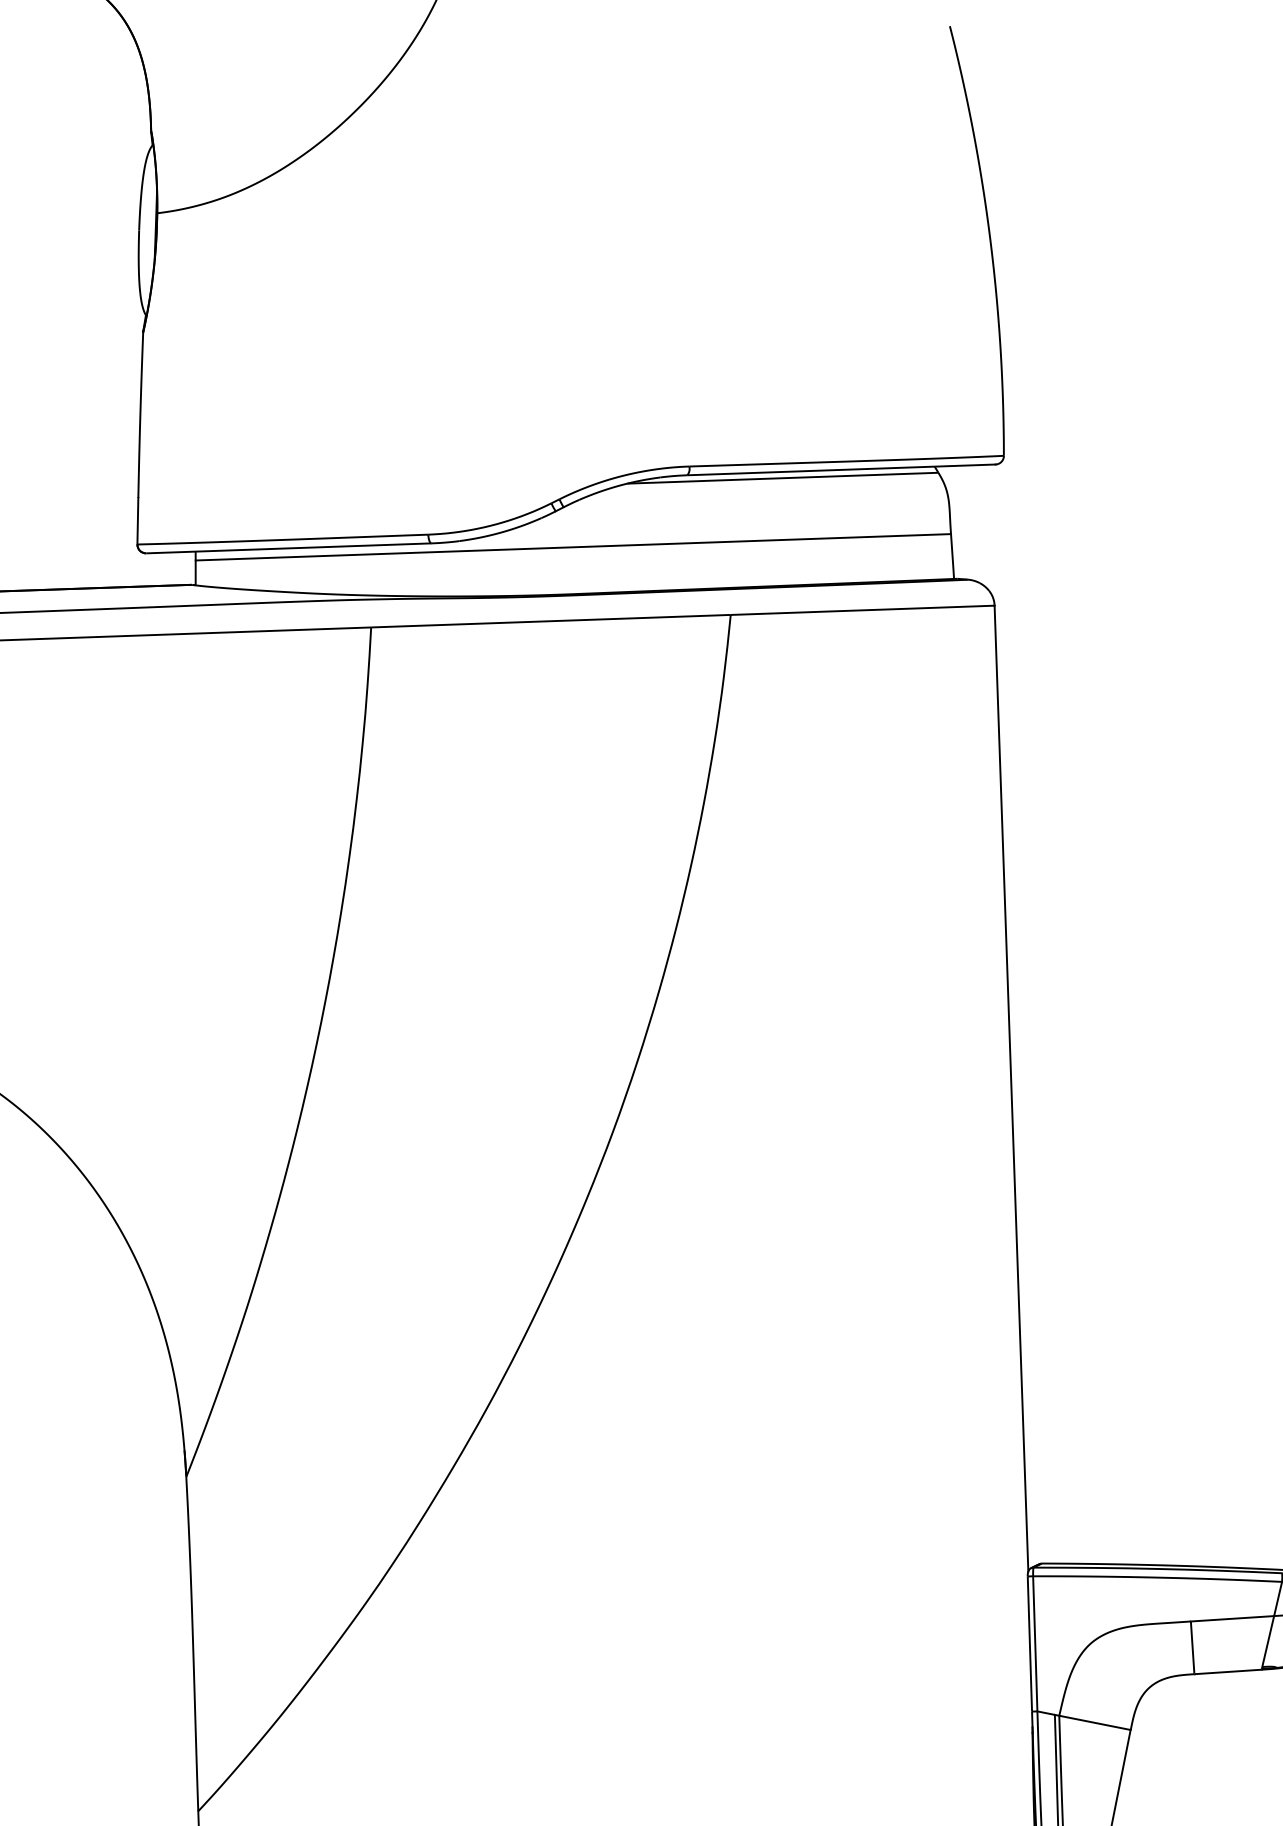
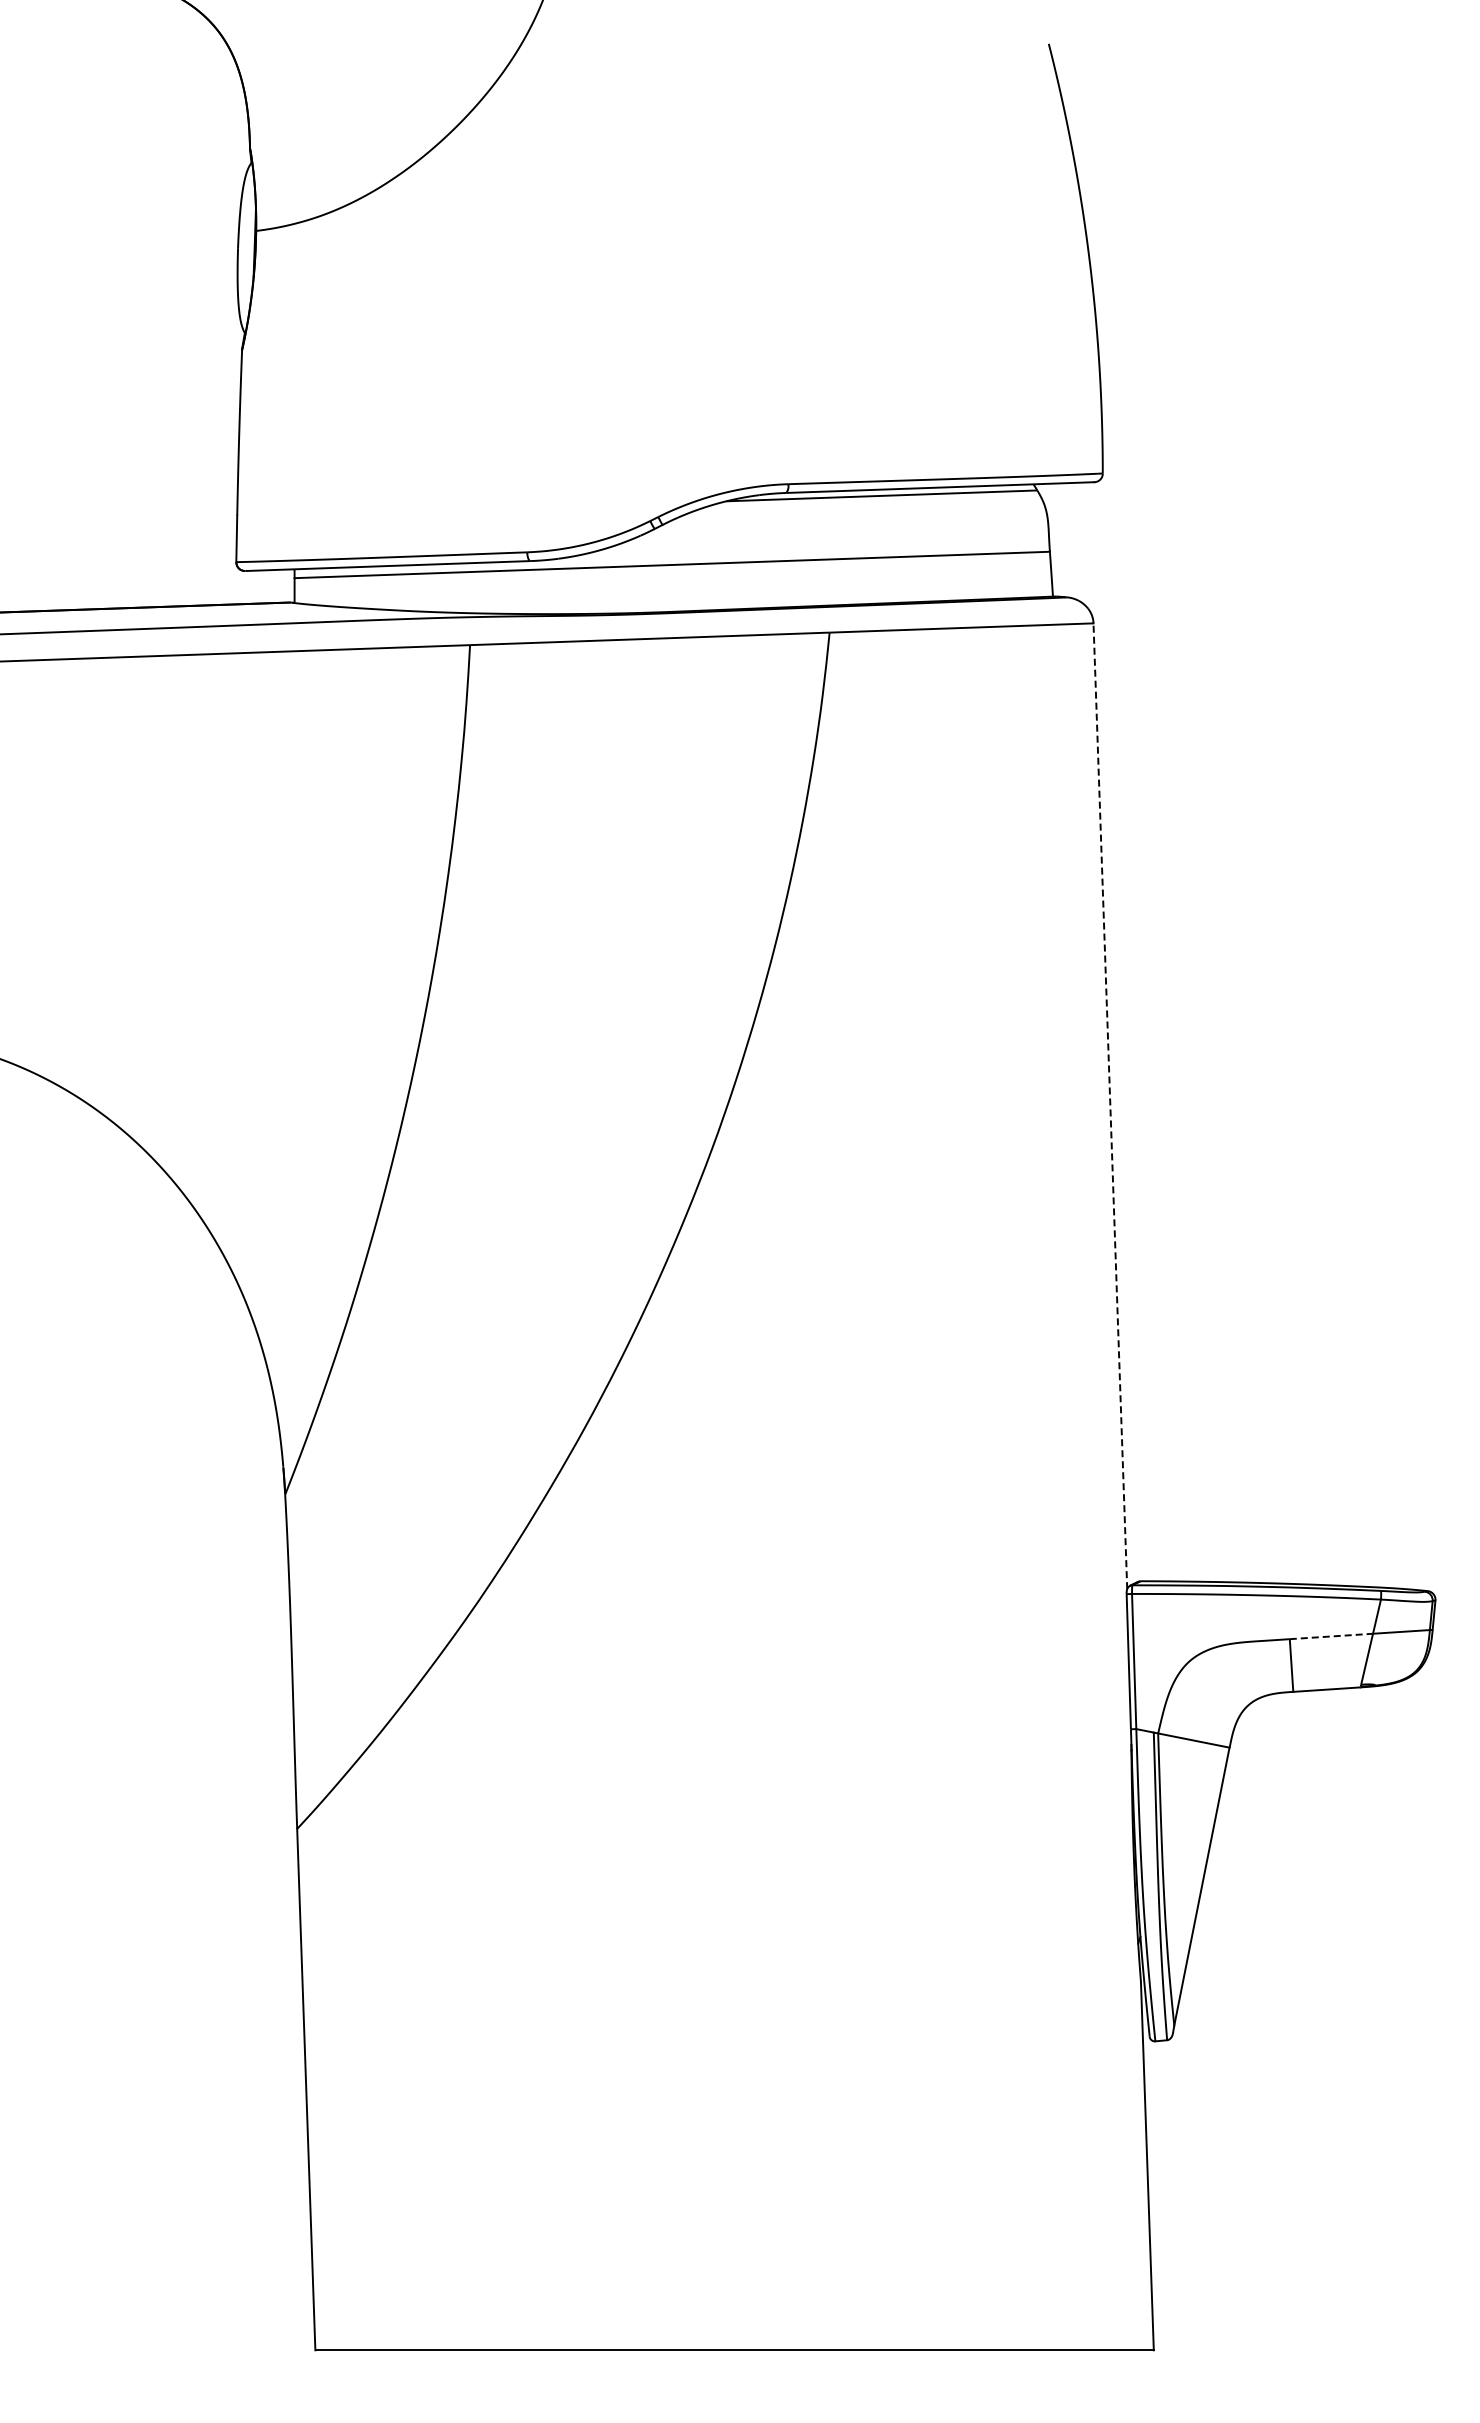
line: (1011, 1087) -> (1110, 1105), solid -> dashed
line: (1232, 1618) -> (1331, 1636), solid -> dashed

